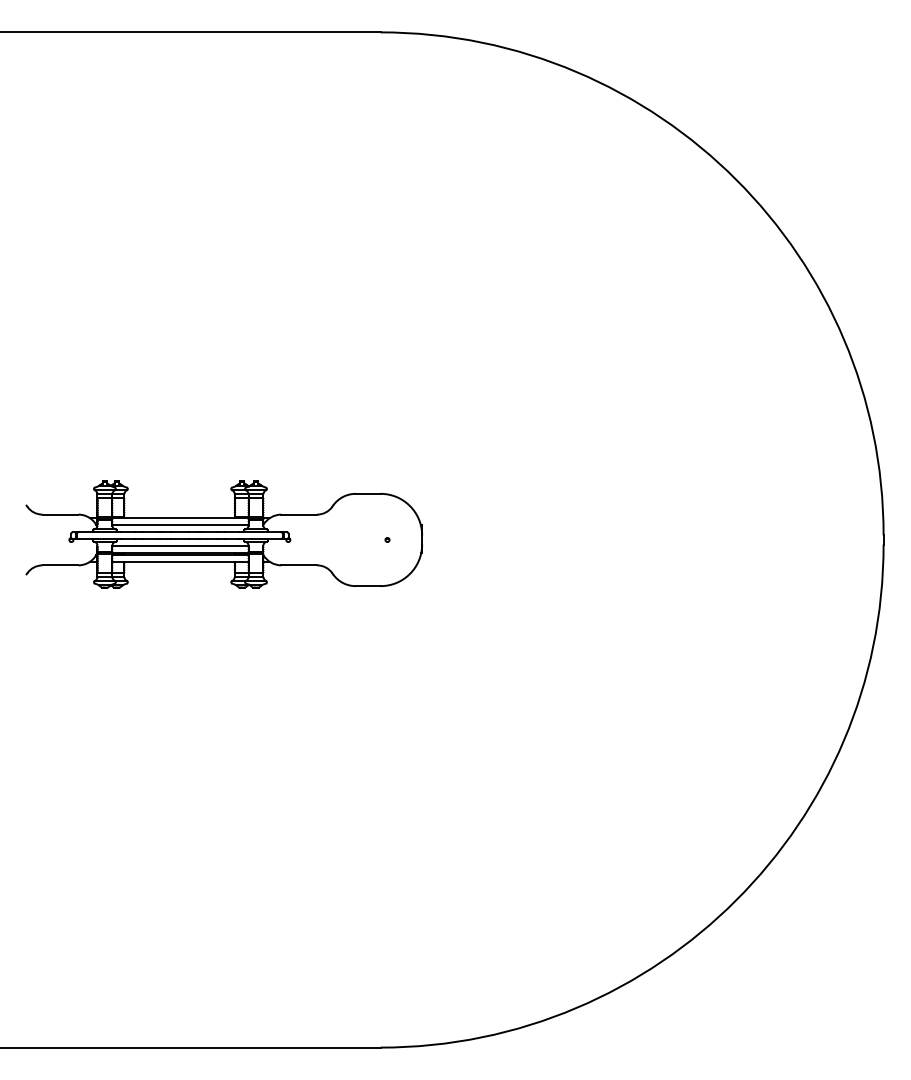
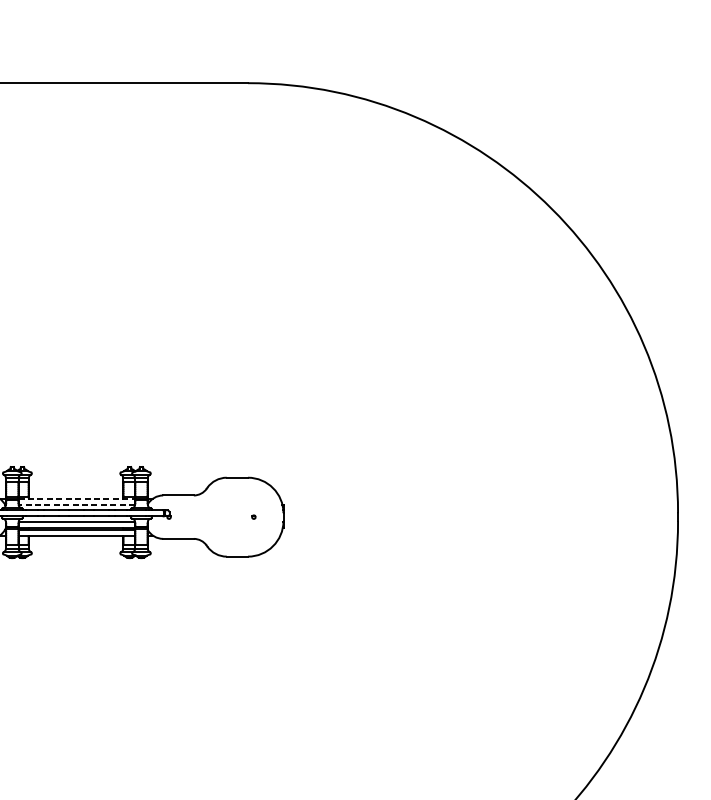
line: (180, 518) -> (76, 498), solid -> dashed
line: (179, 525) -> (76, 504), solid -> dashed

